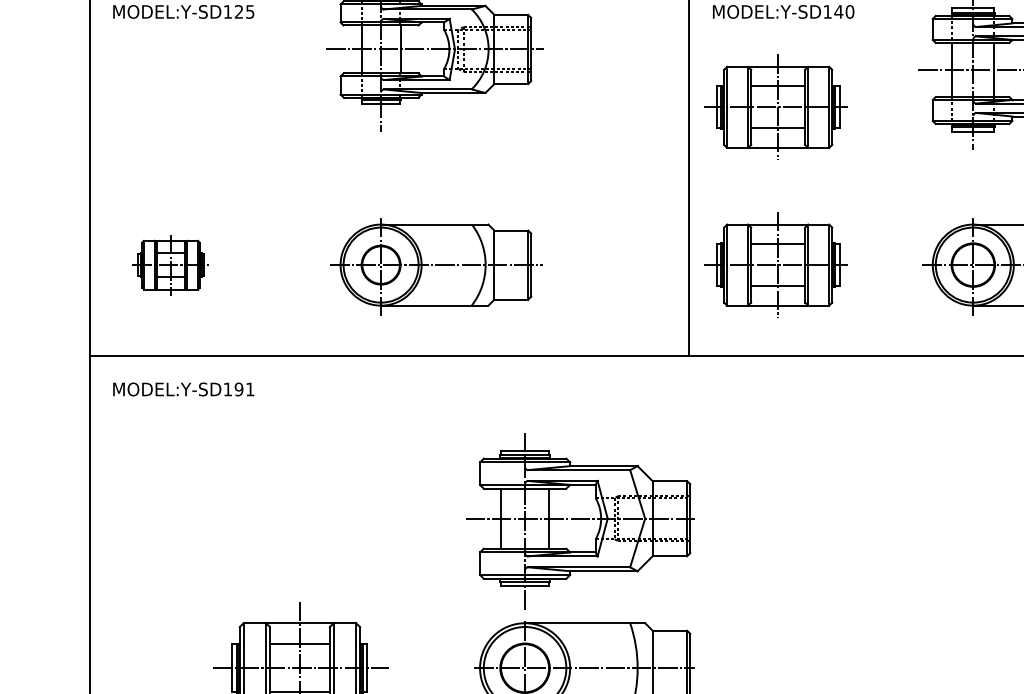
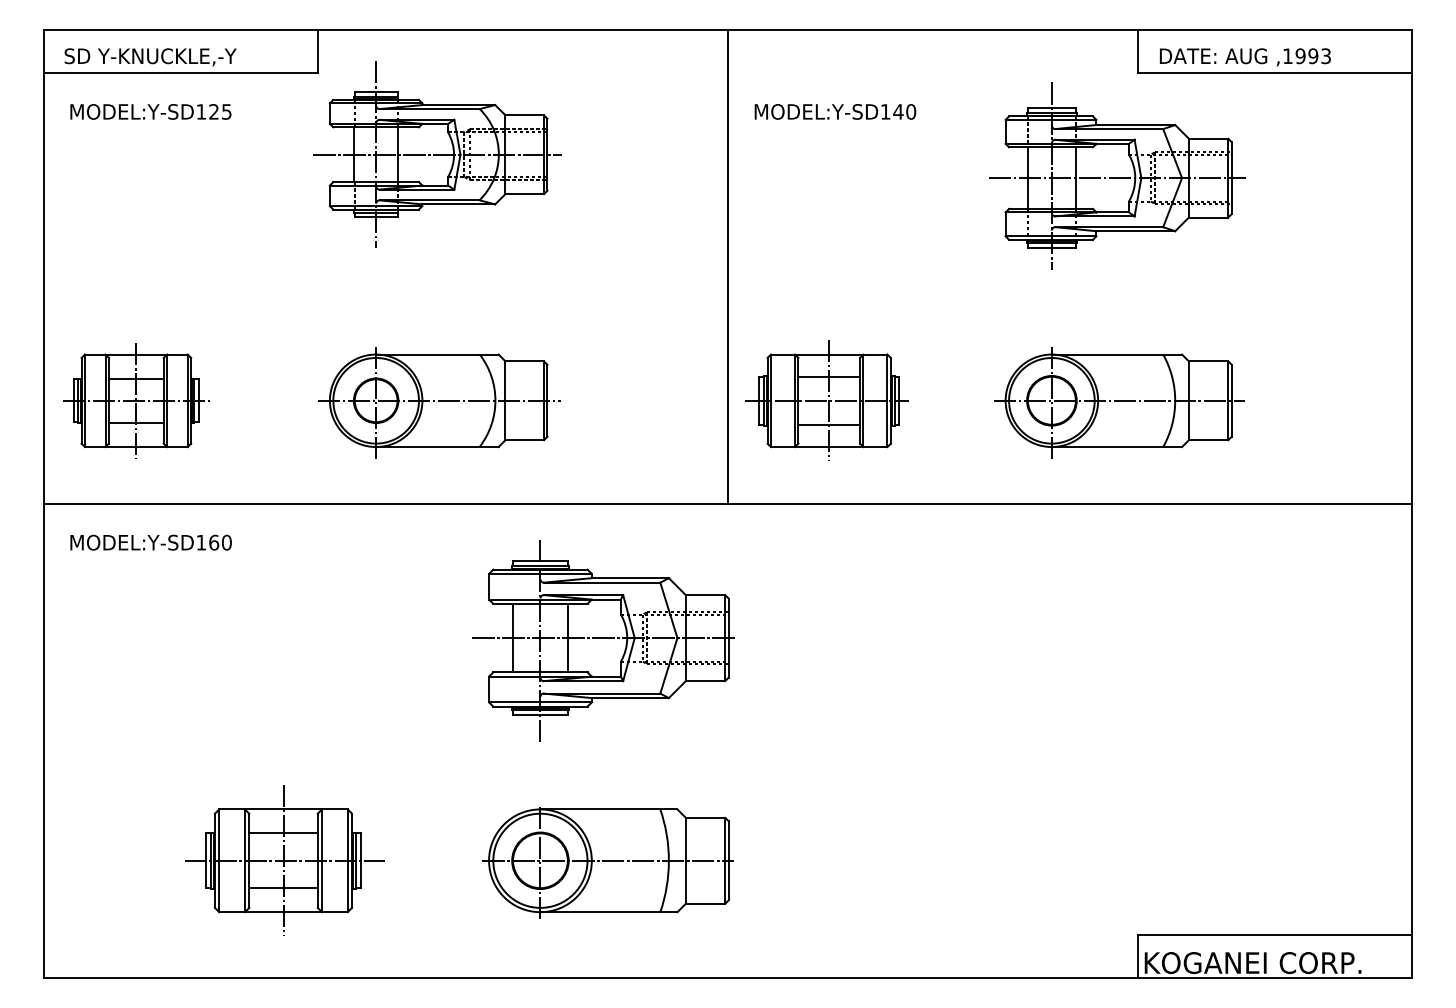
part: (775, 107) -> (826, 220), removed
part: (171, 264) -> (136, 400), size x1.67
text: (244, 389) -> (220, 542), MODEL:Y-SD191 -> MODEL:Y-SD160
part: (580, 520) -> (603, 640), moved

